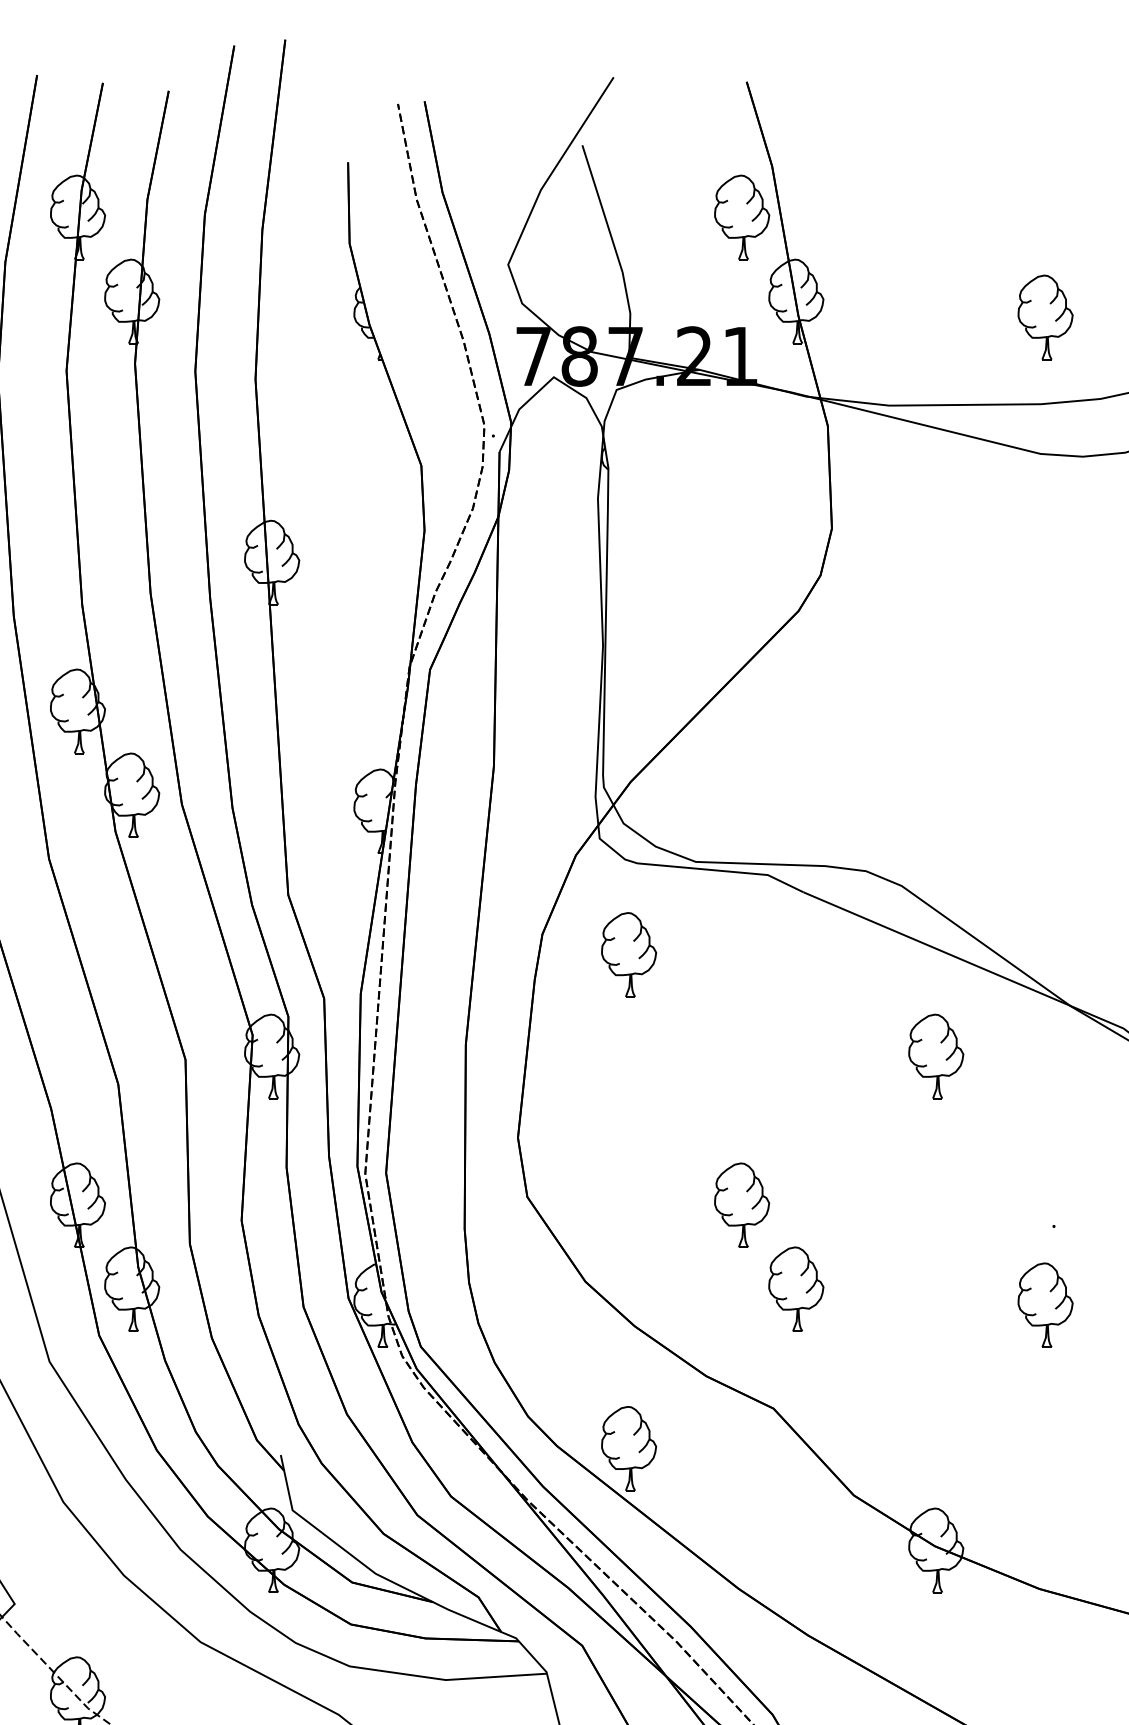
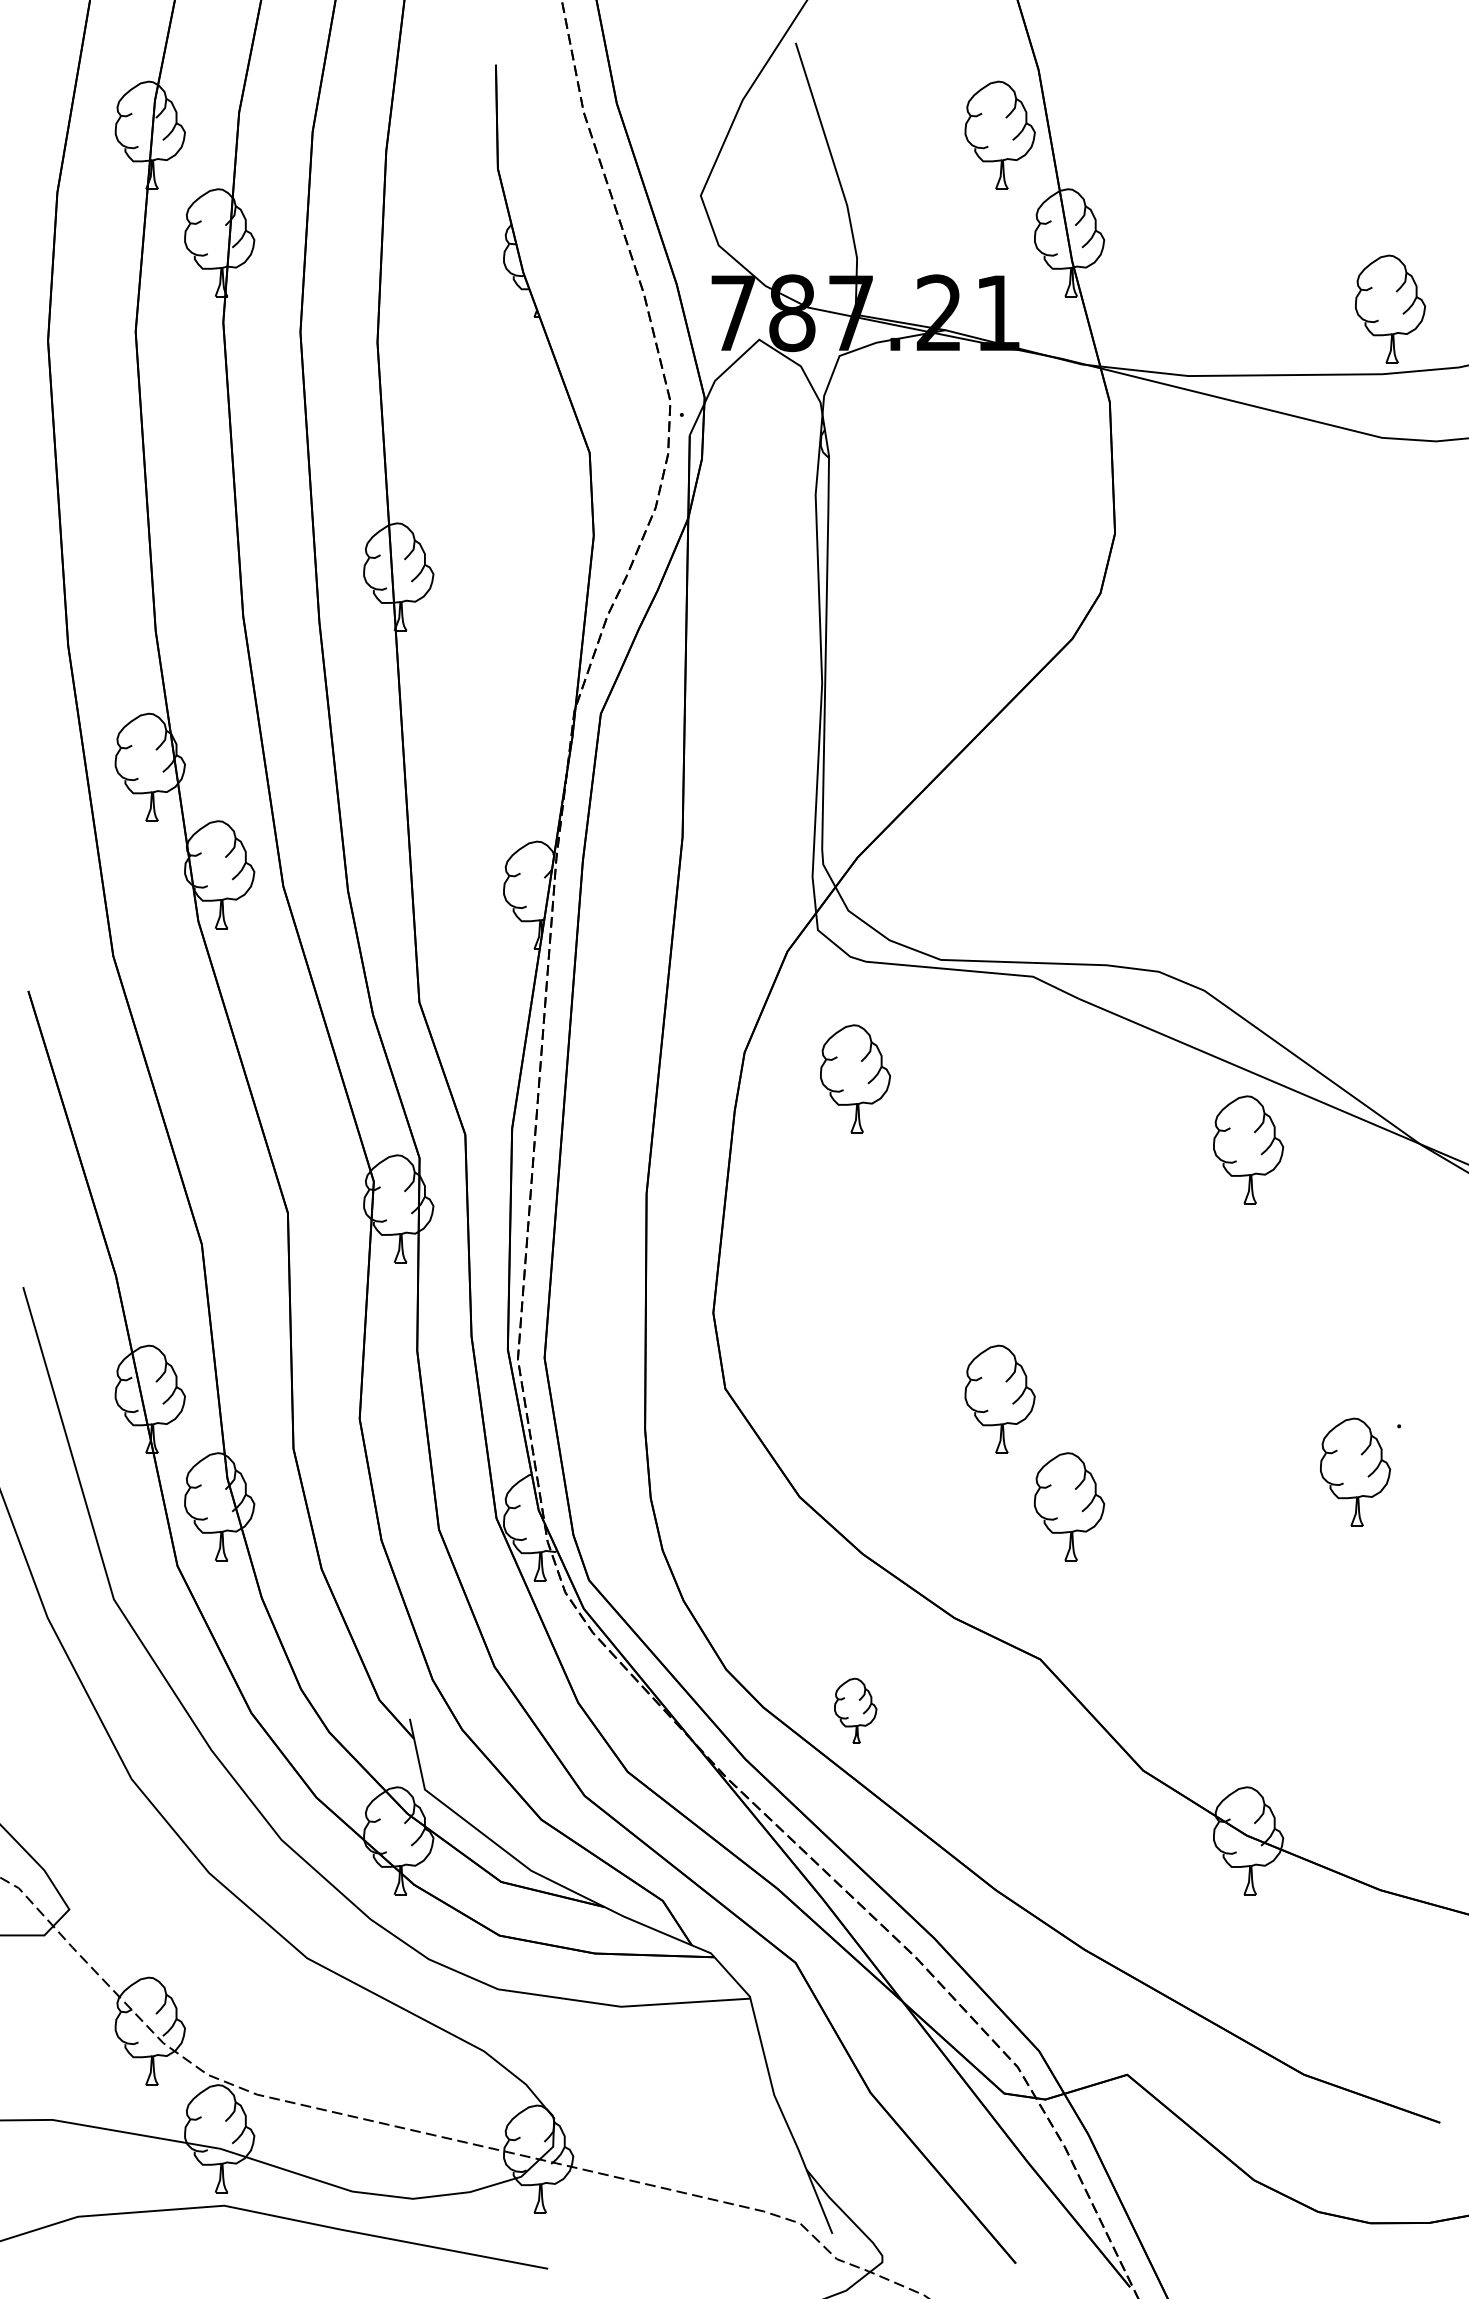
part: (1045, 316) -> (1390, 308), moved
part: (936, 1056) -> (1248, 1149), moved
part: (1045, 1304) -> (1355, 1471), moved
part: (629, 1448) -> (855, 1710), size x0.6

